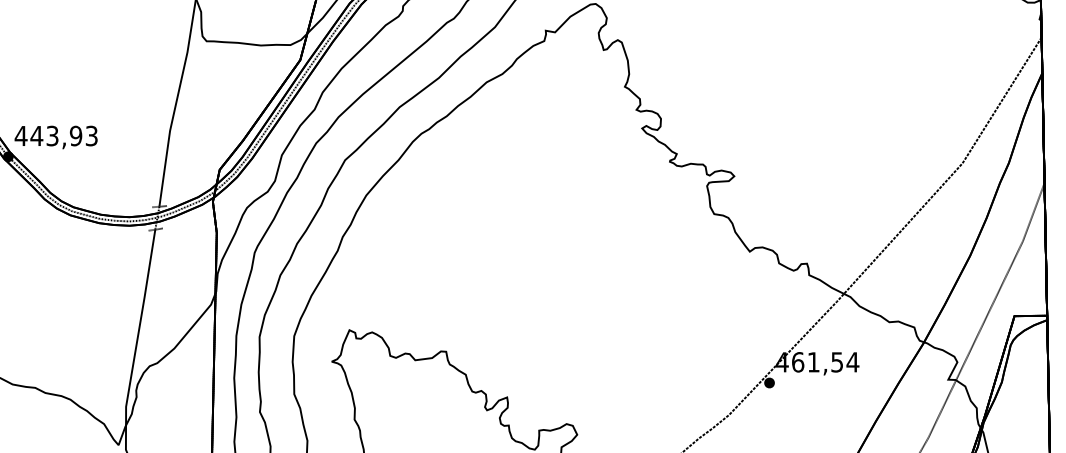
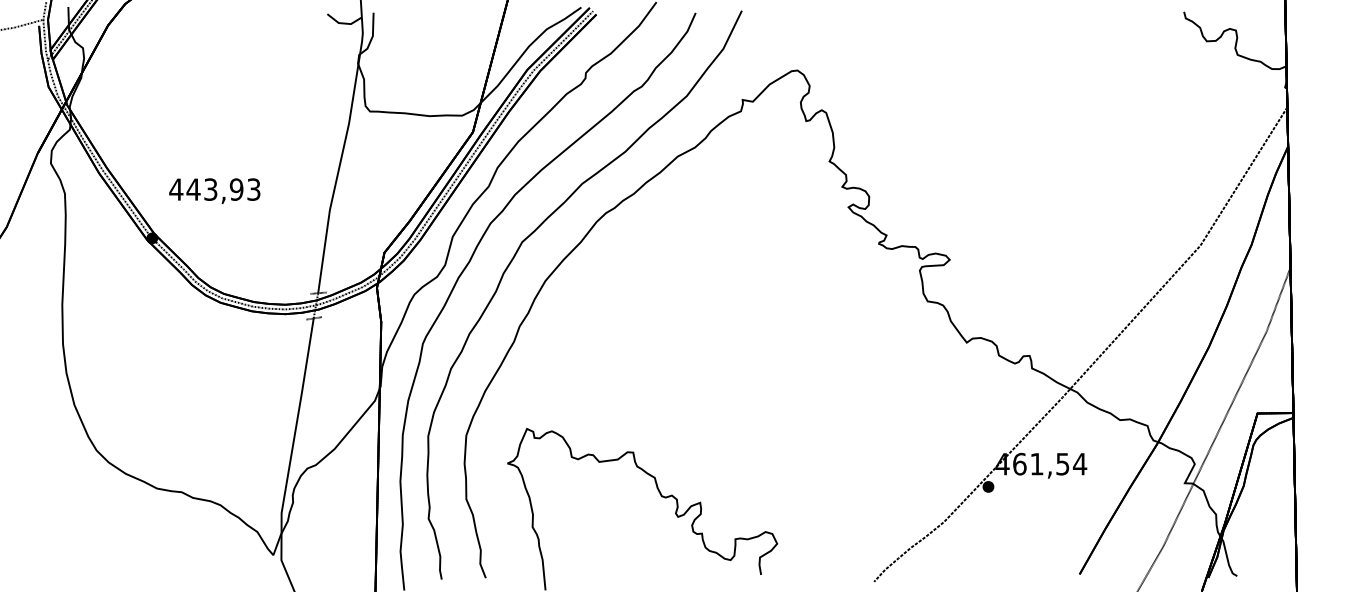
text: (55, 137) -> (214, 191), moved

